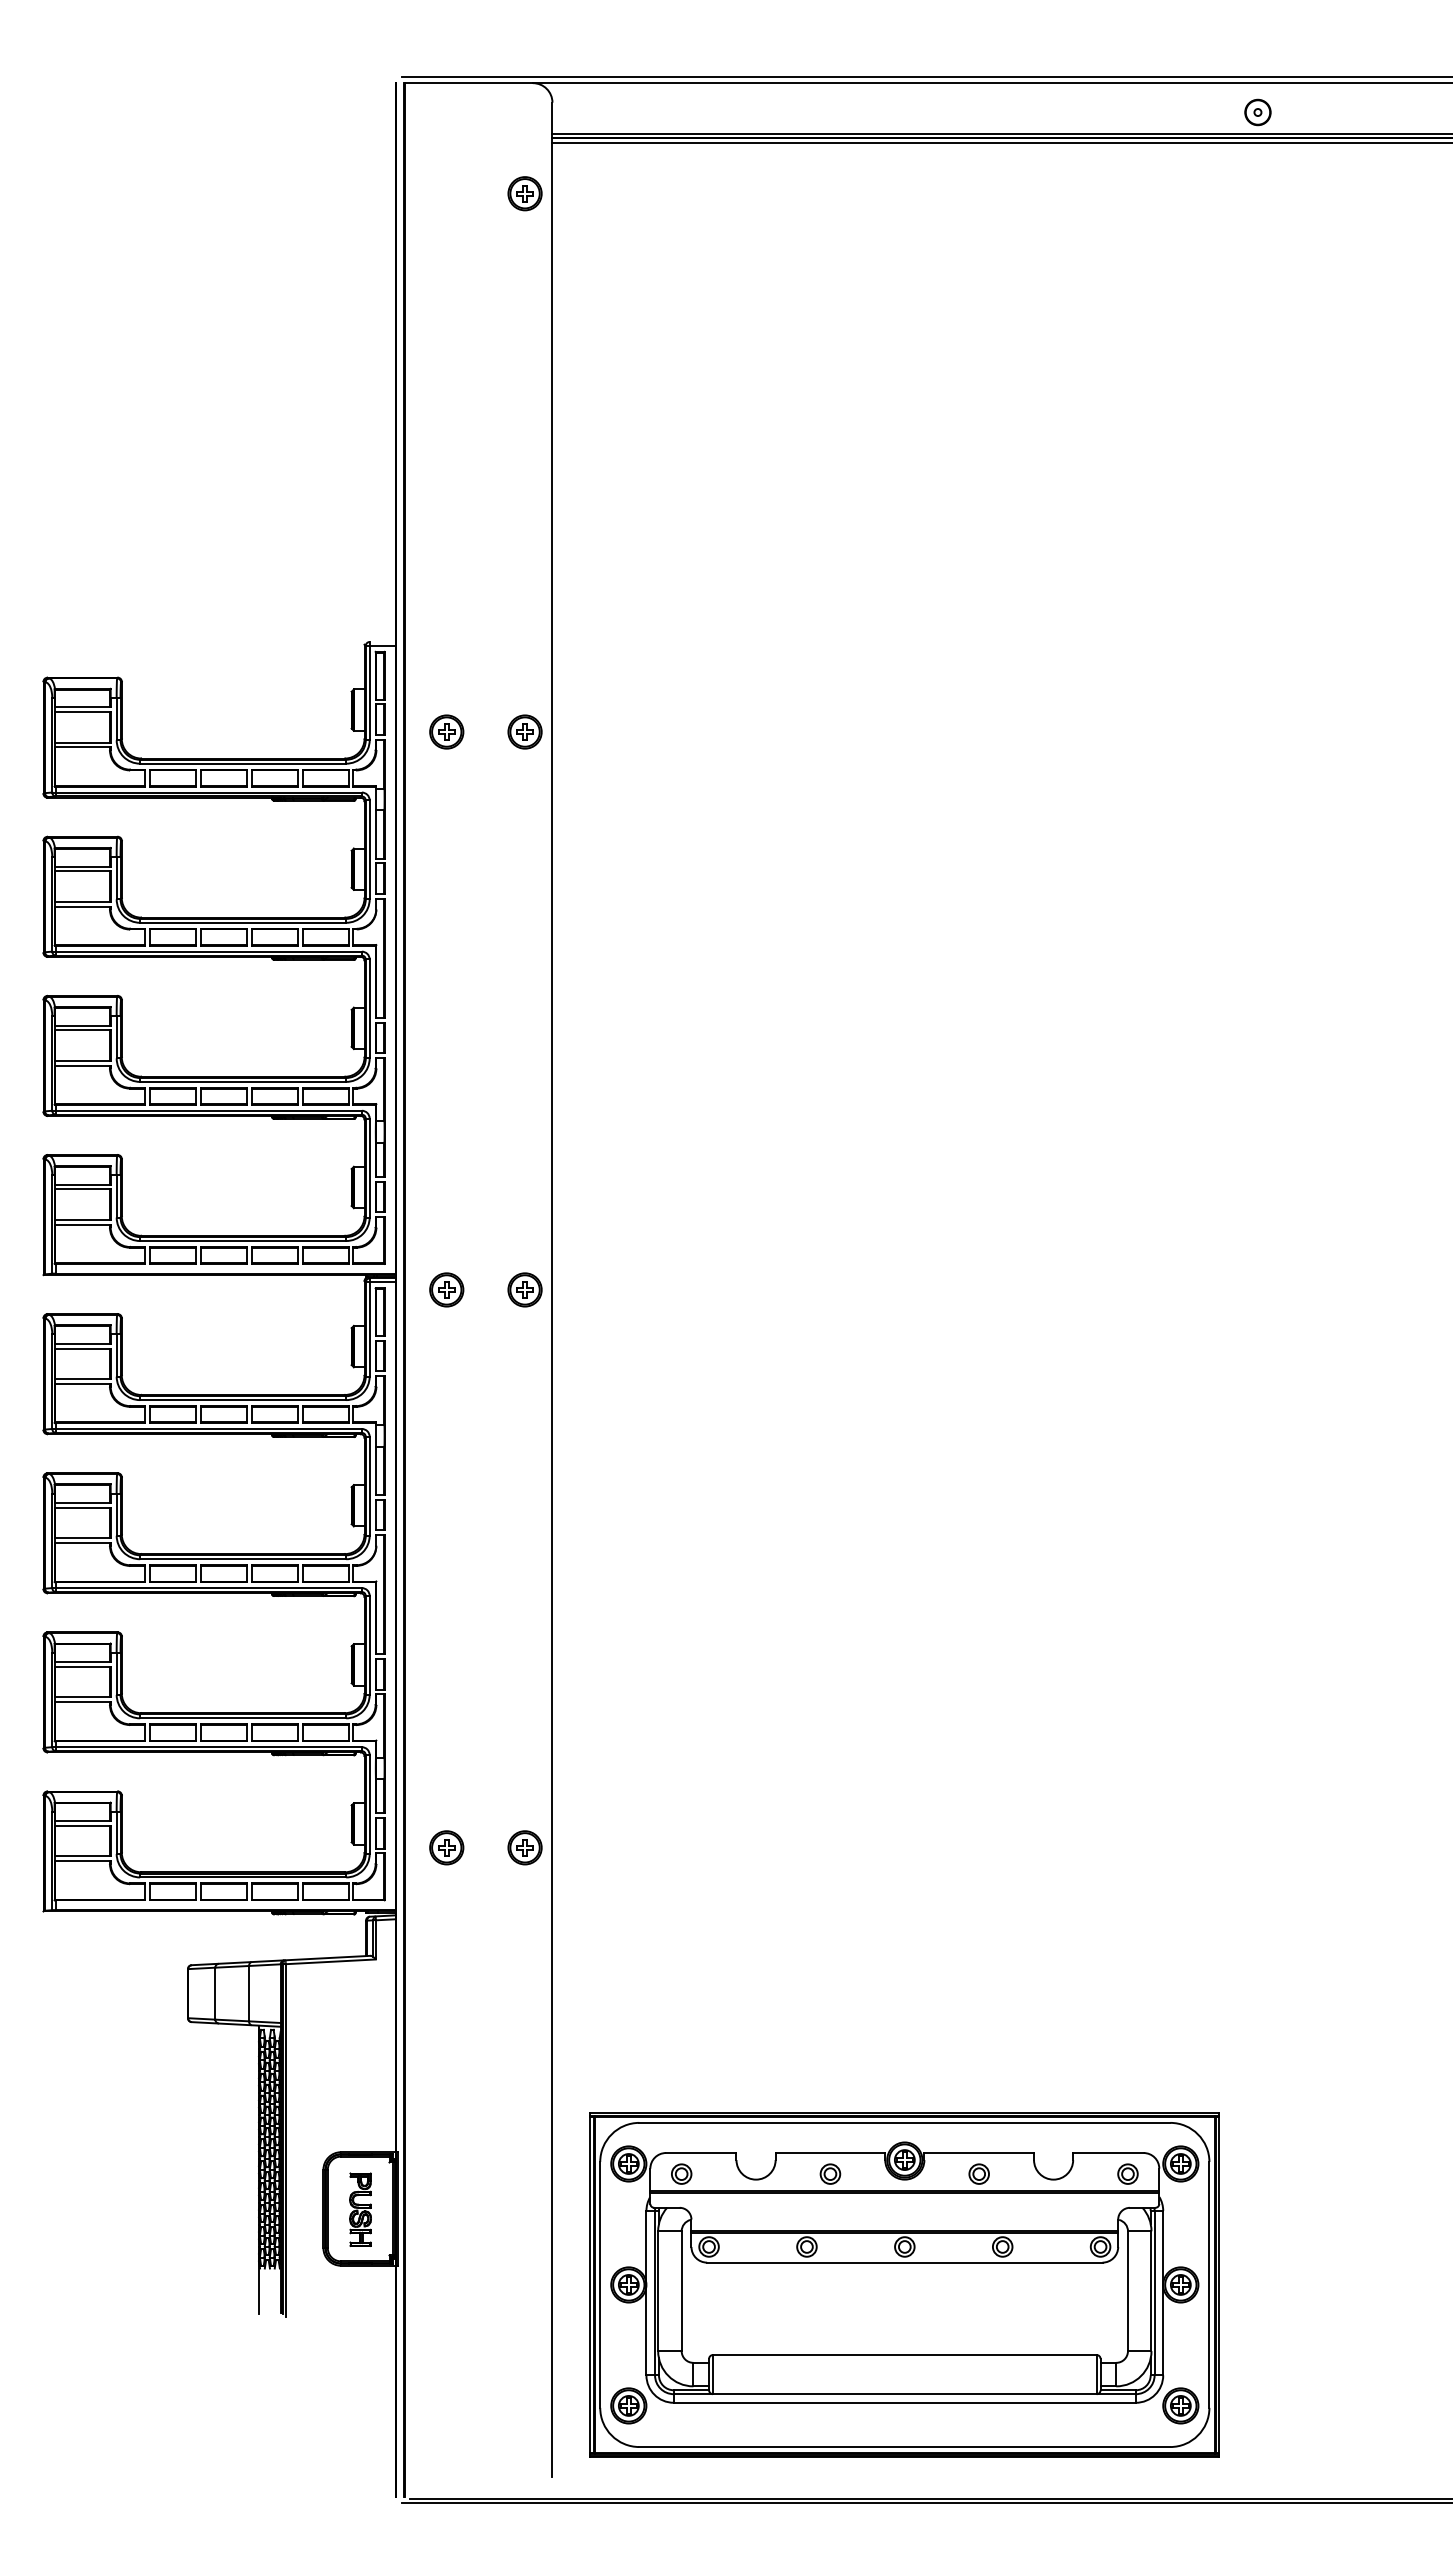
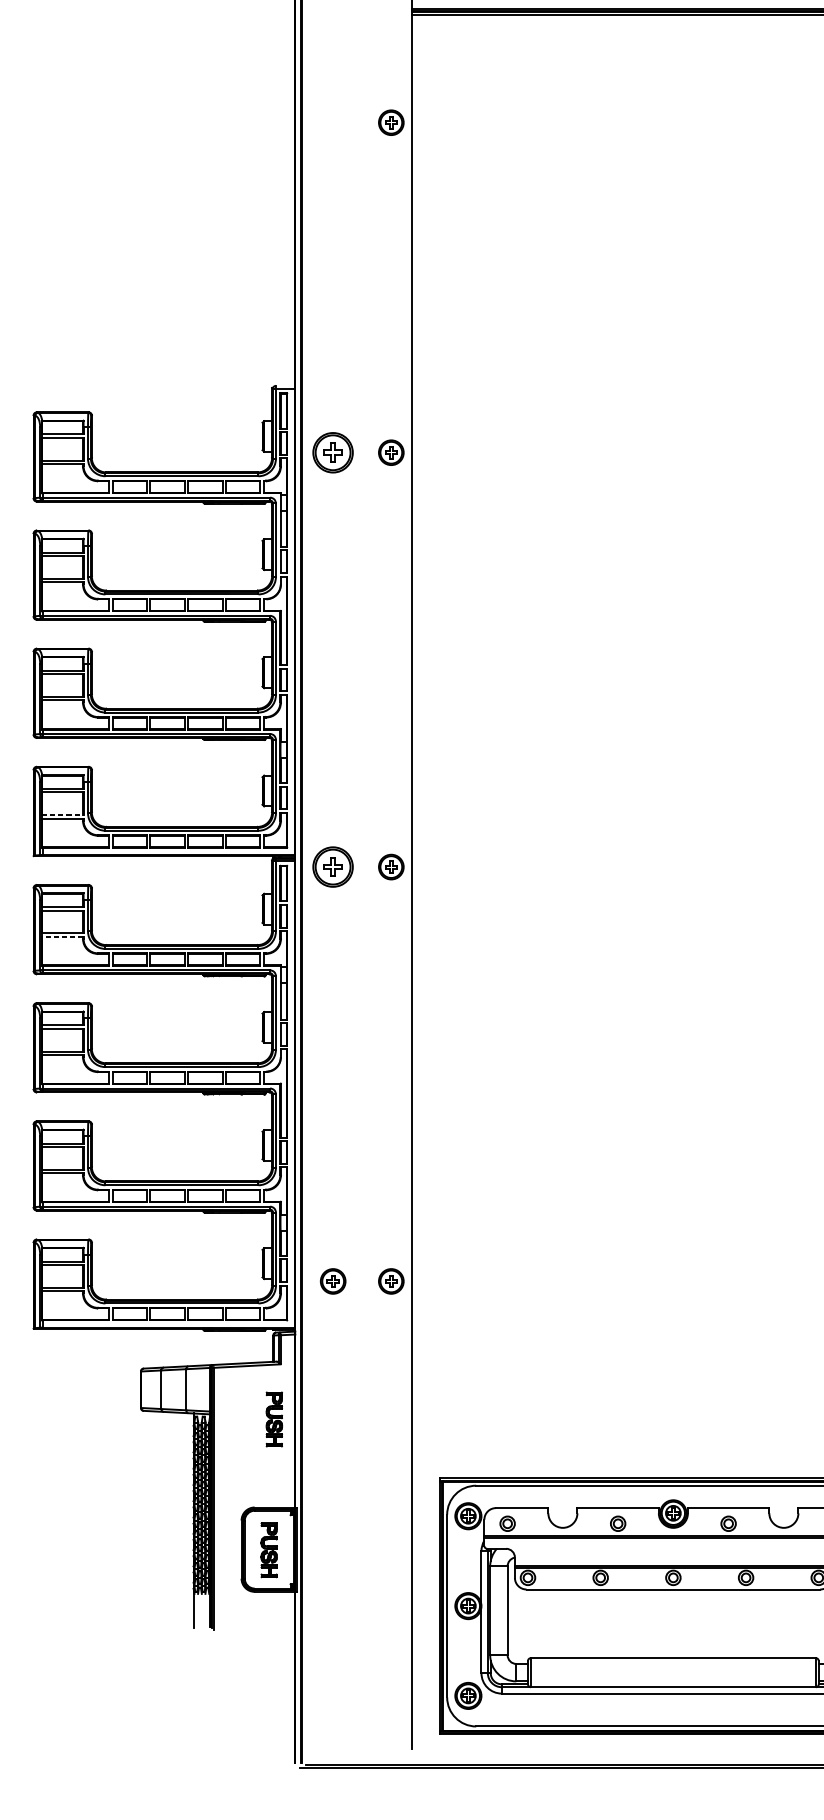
part: (524, 193) -> (390, 122), moved
part: (446, 731) -> (332, 452), size x1.6
line: (83, 1220) -> (63, 815), solid -> dashed
part: (446, 1289) -> (332, 866), size x1.6
line: (82, 1383) -> (62, 936), solid -> dashed
part: (367, 2033) -> (274, 1419), added

